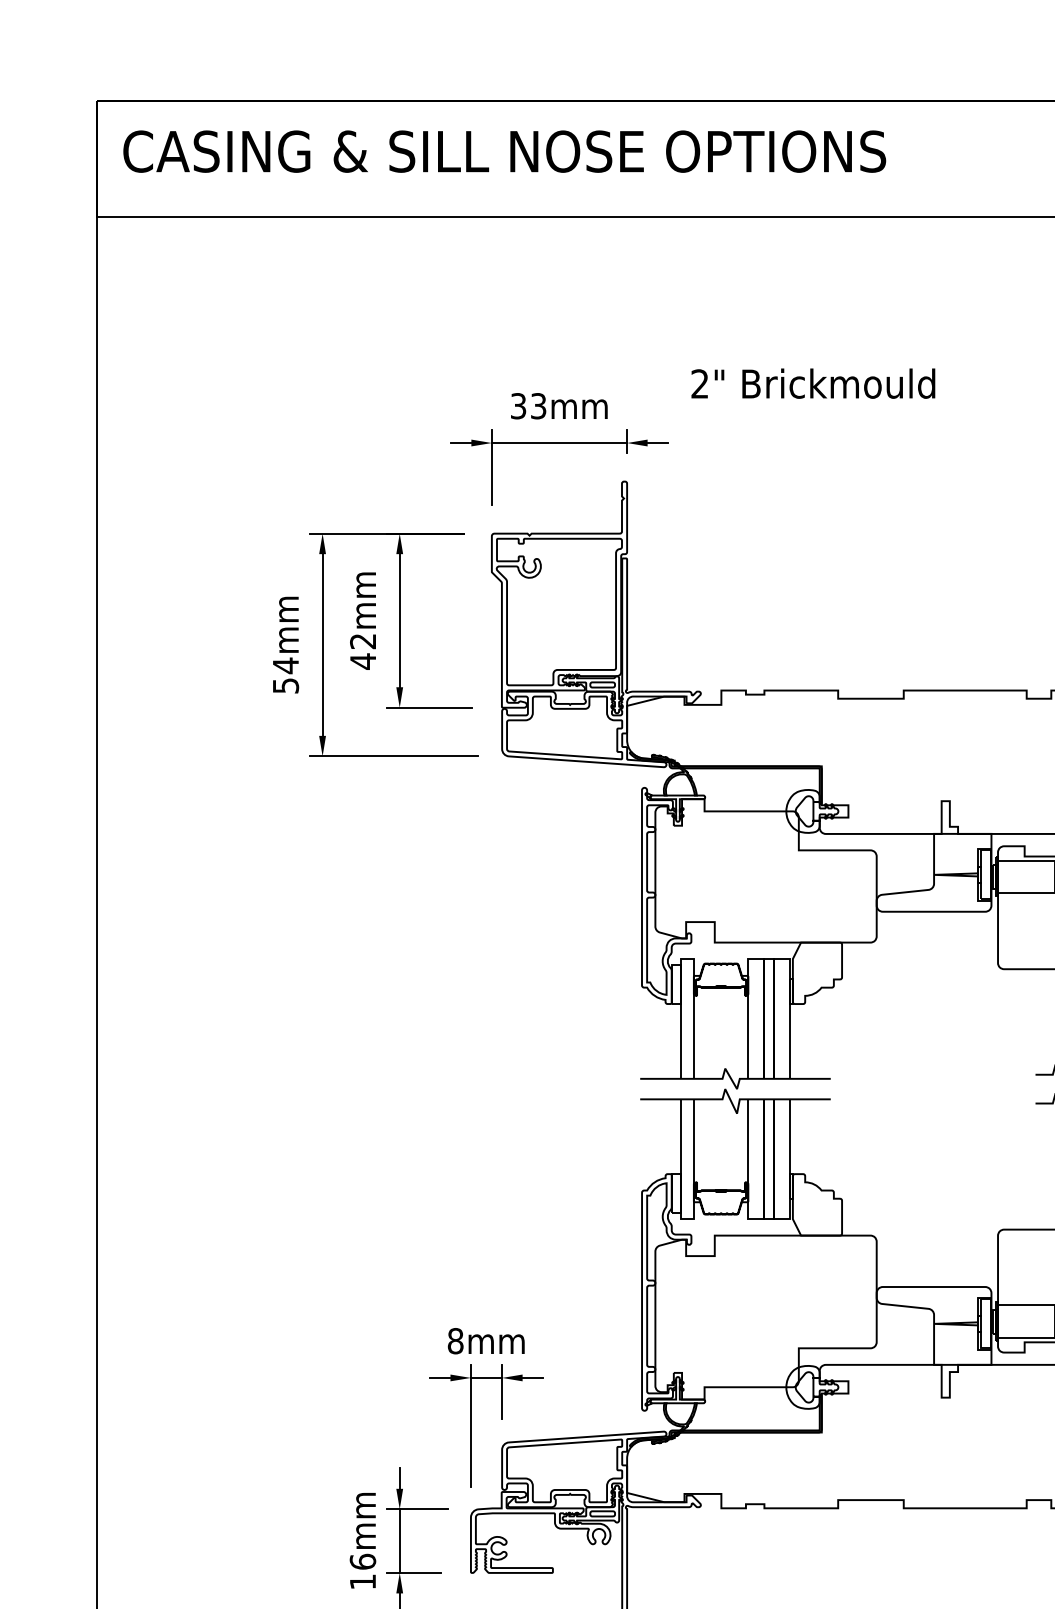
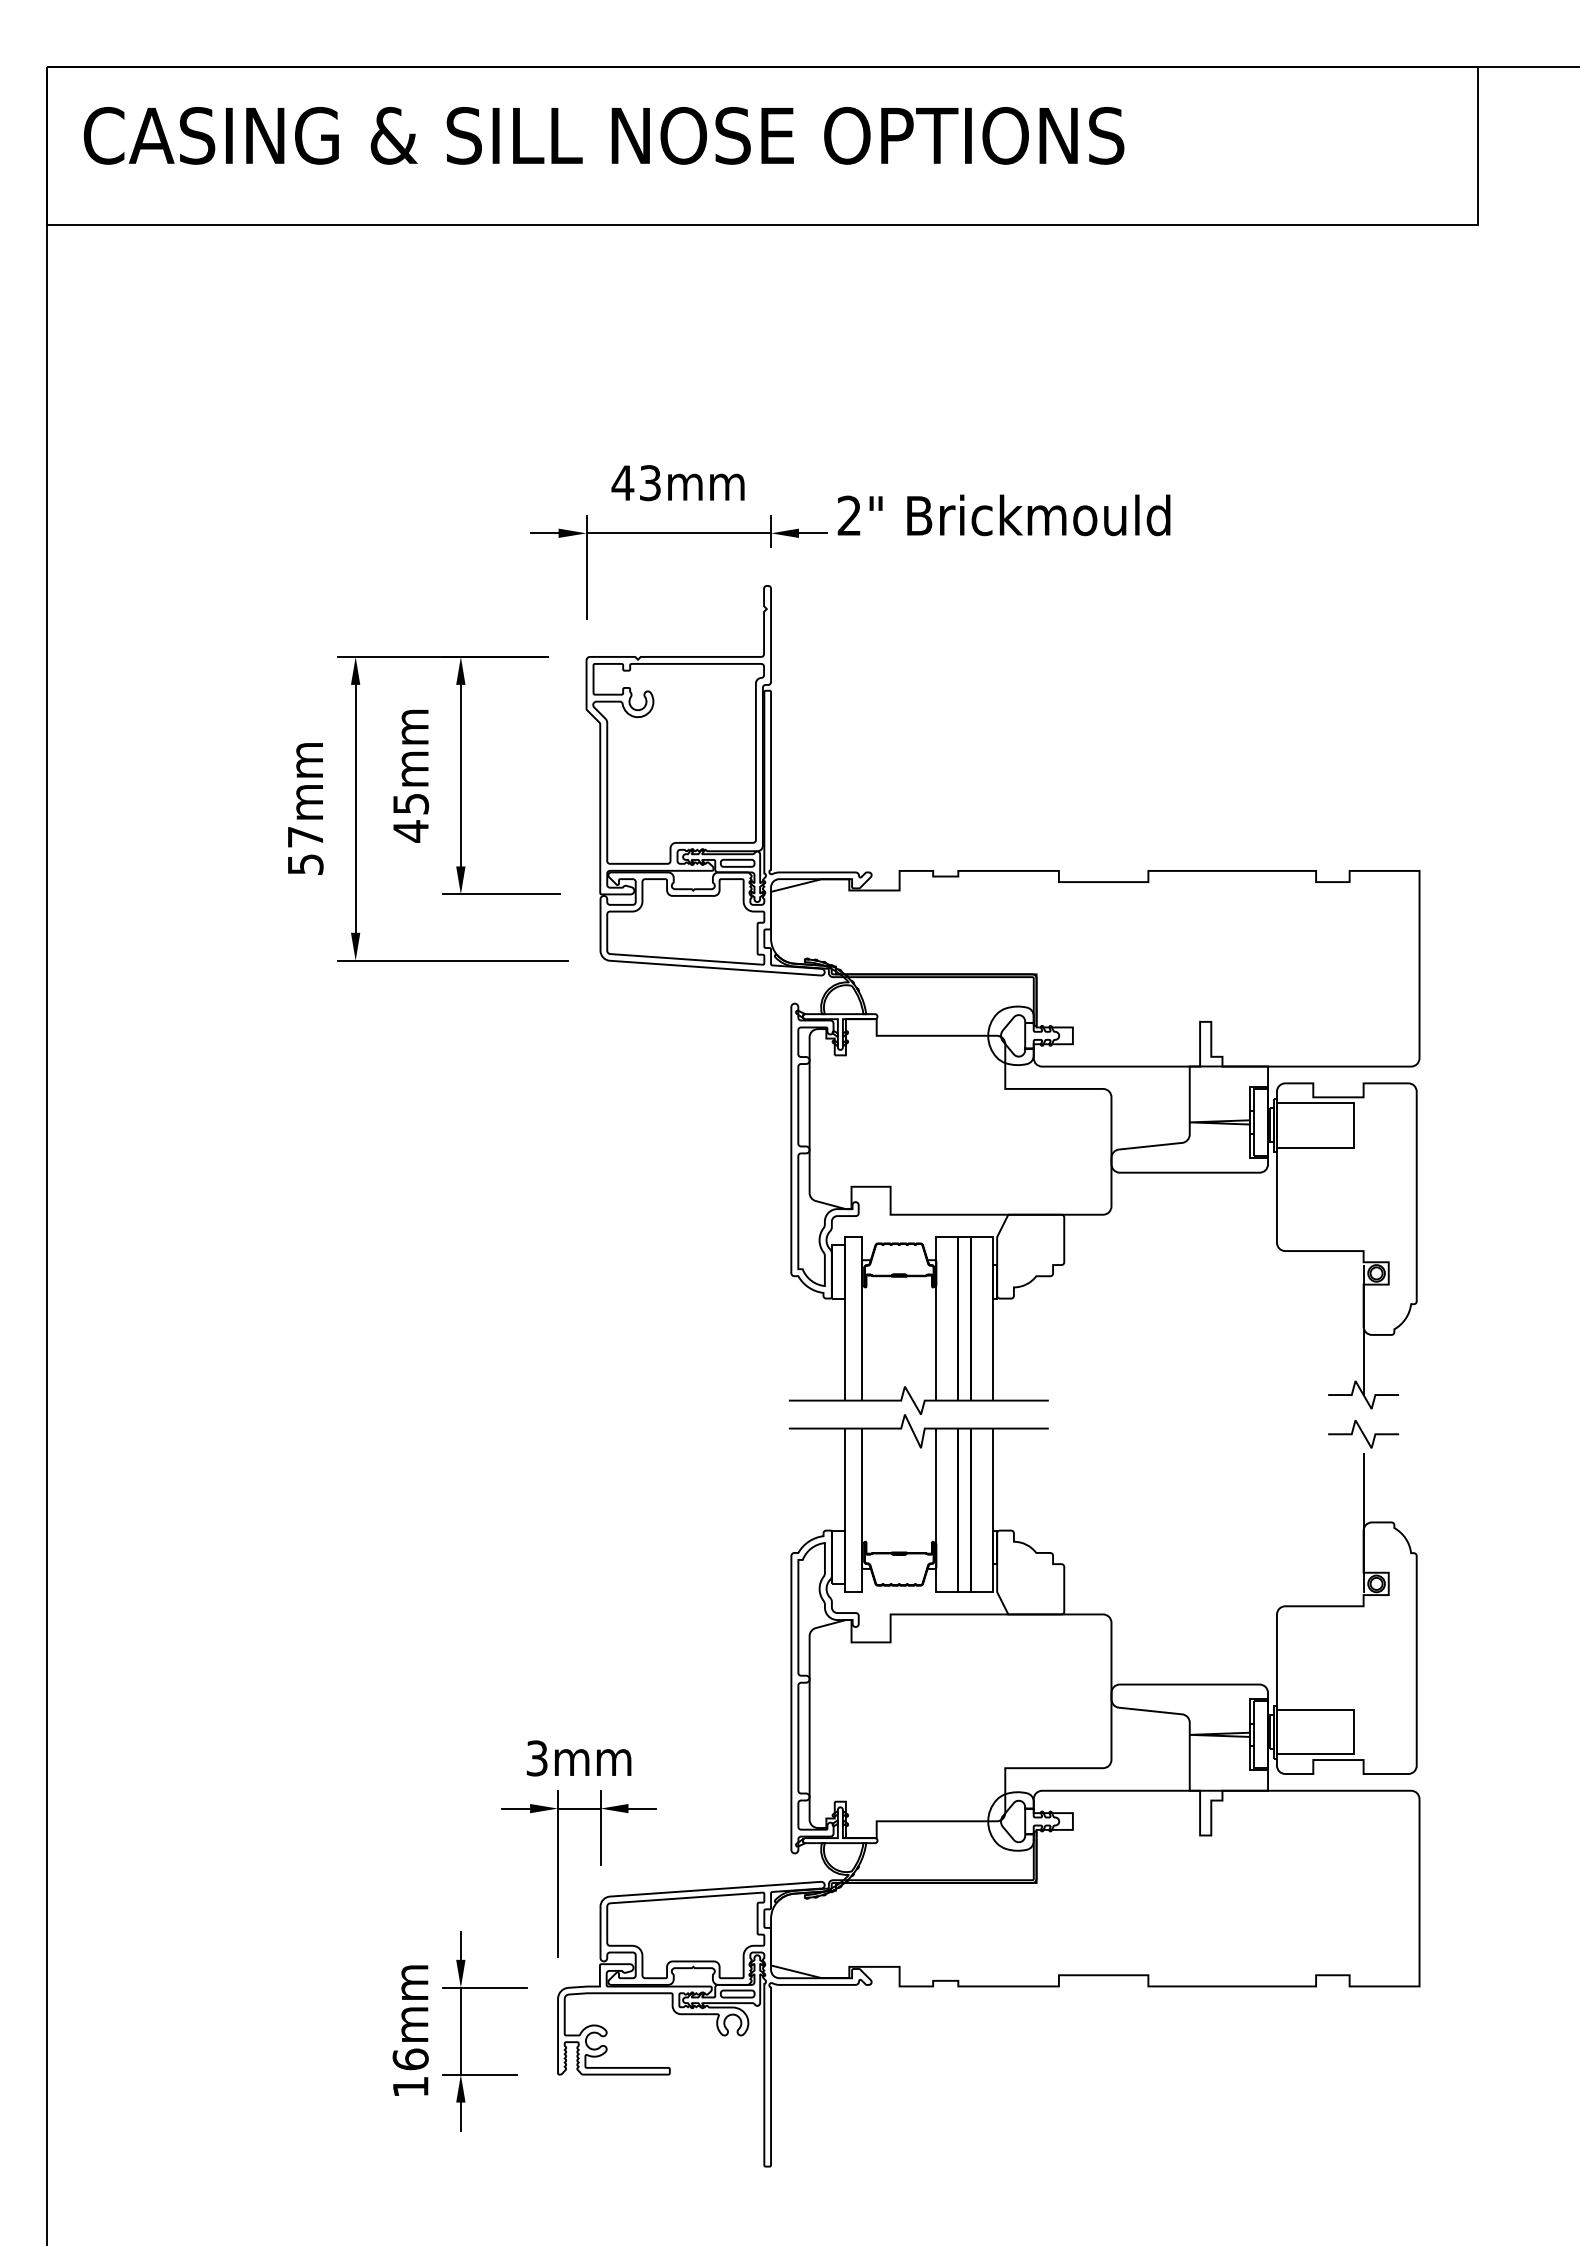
text: (812, 383) -> (1003, 515), moved
text: (518, 406) -> (622, 483), 33mm -> 43mm
text: (363, 641) -> (411, 804), 42mm -> 45mm
text: (285, 665) -> (305, 836), 54mm -> 57mm
text: (455, 1341) -> (536, 1758), 8mm -> 3mm

